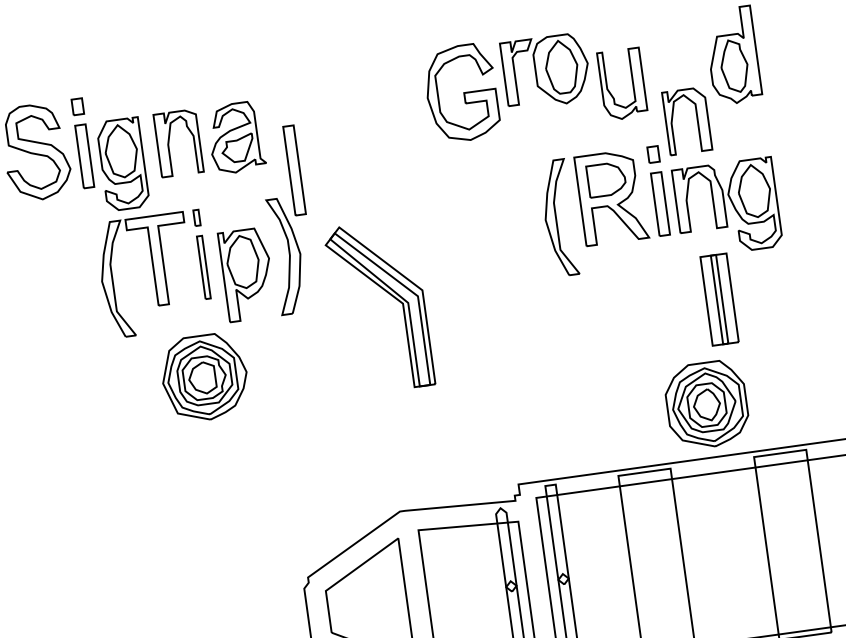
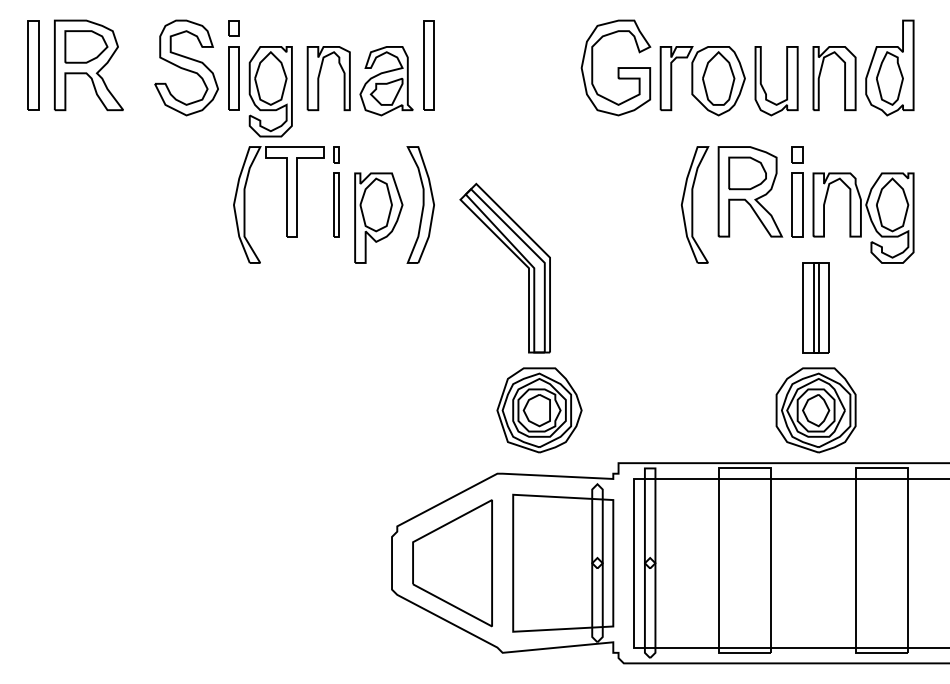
part: (546, 72) -> (702, 81), moved
part: (697, 119) -> (844, 78), moved
part: (294, 170) -> (428, 65), moved
part: (718, 299) -> (815, 307), moved
part: (204, 377) -> (539, 410), moved

